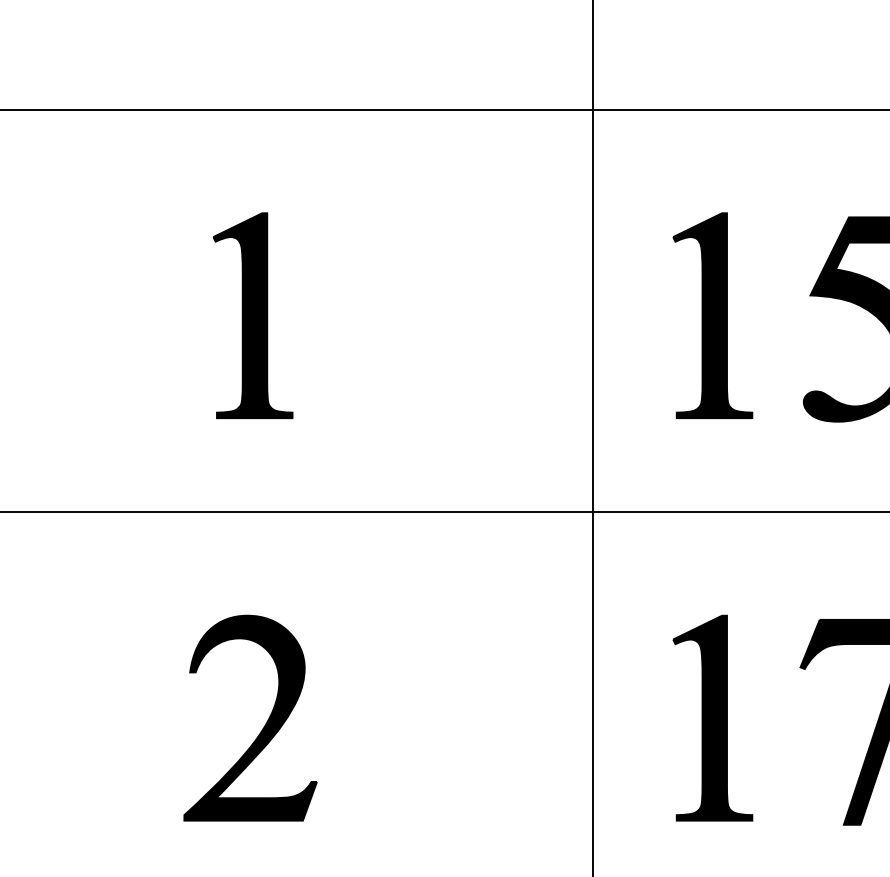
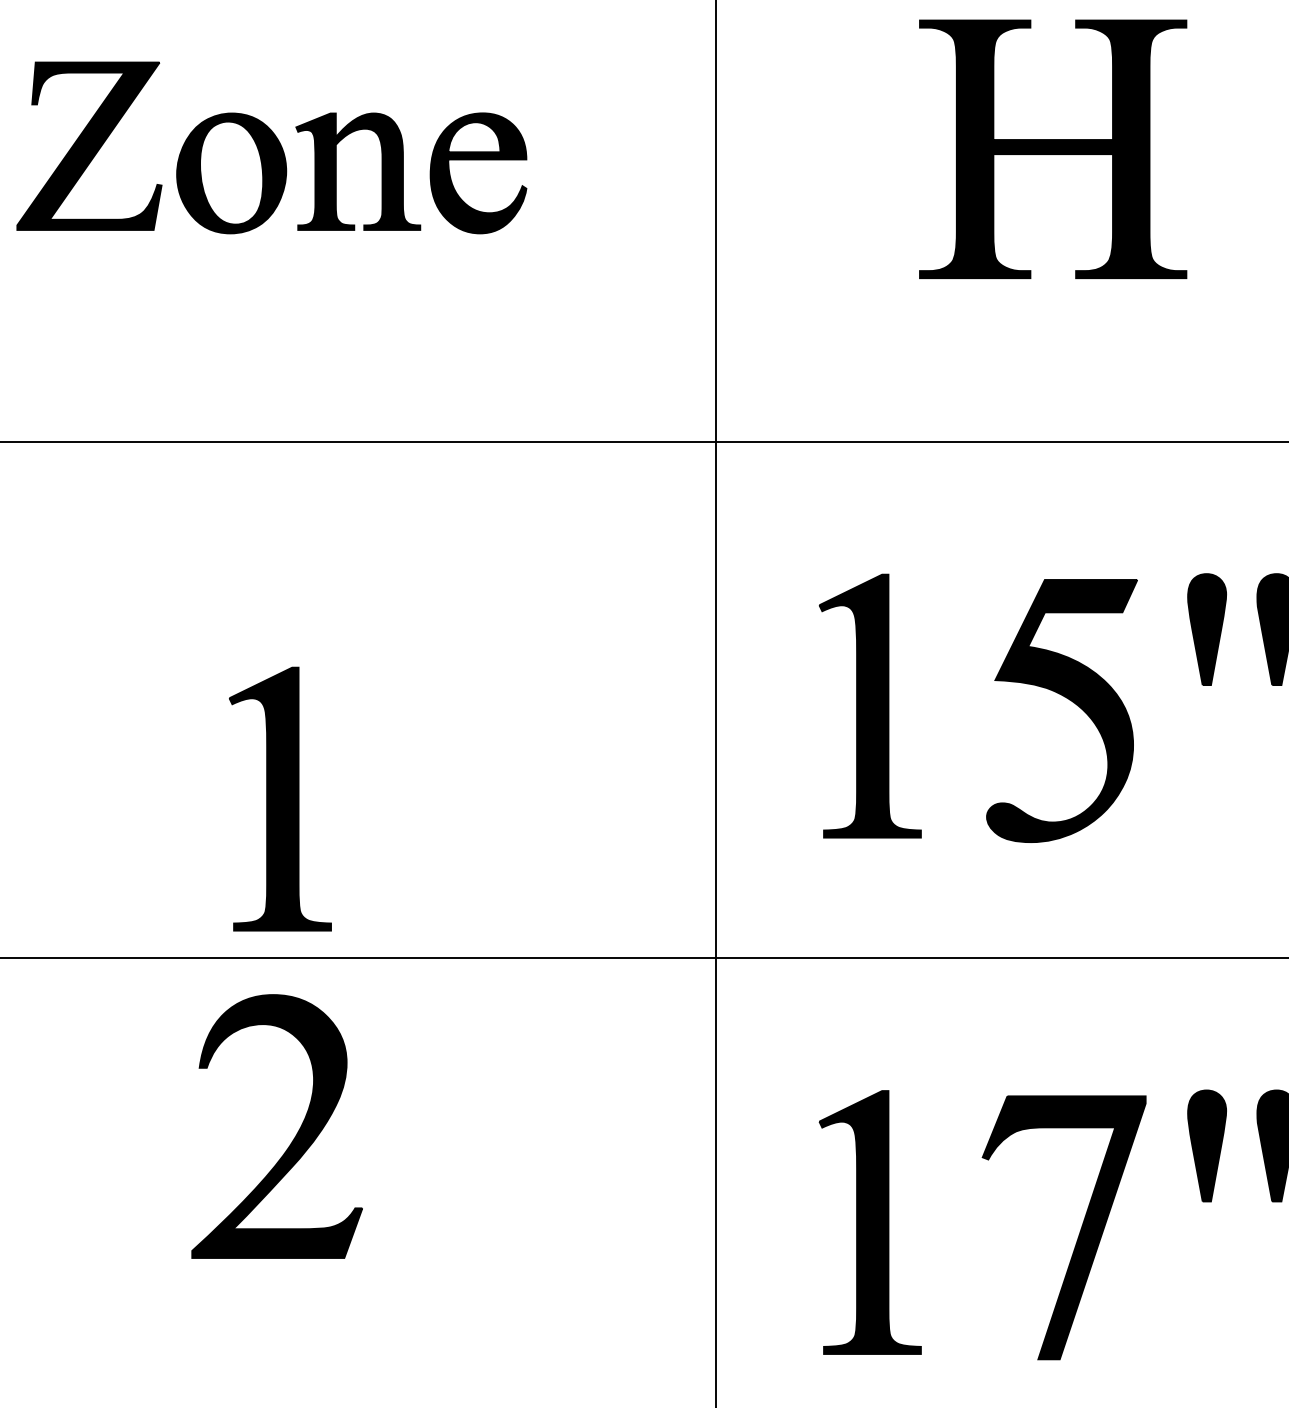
part: (253, 315) -> (280, 798), moved
part: (263, 727) -> (293, 1138), moved

